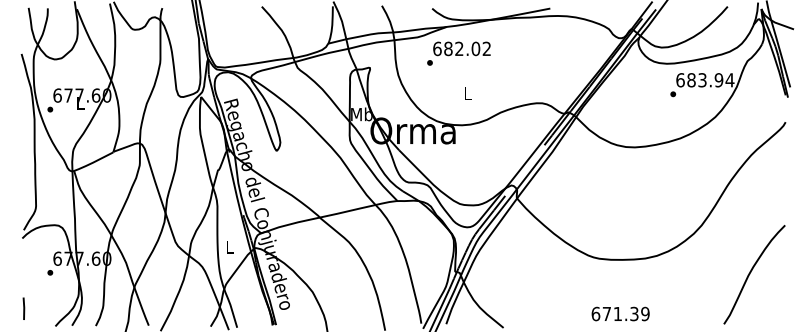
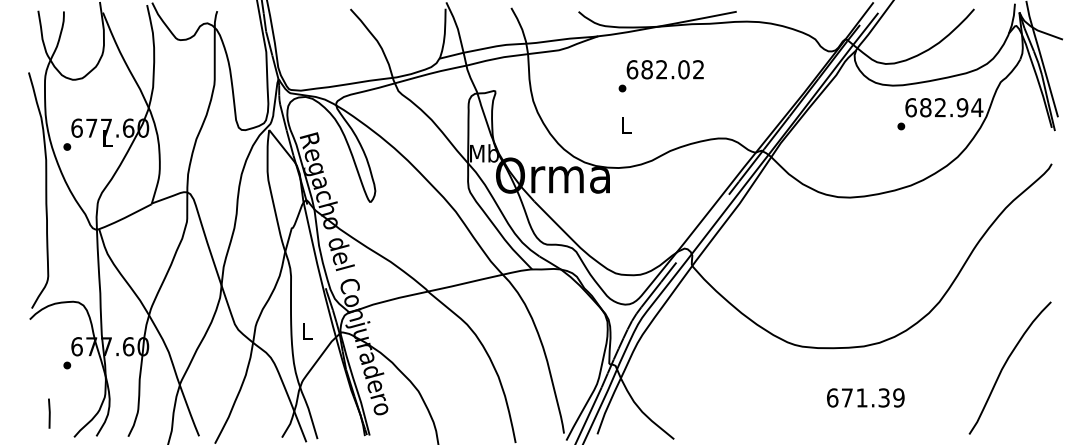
text: (458, 53) -> (660, 75), moved
text: (702, 80) -> (940, 108), 683.94 -> 682.94
line: (23, 308) -> (48, 413), moved
text: (620, 313) -> (865, 397), moved

